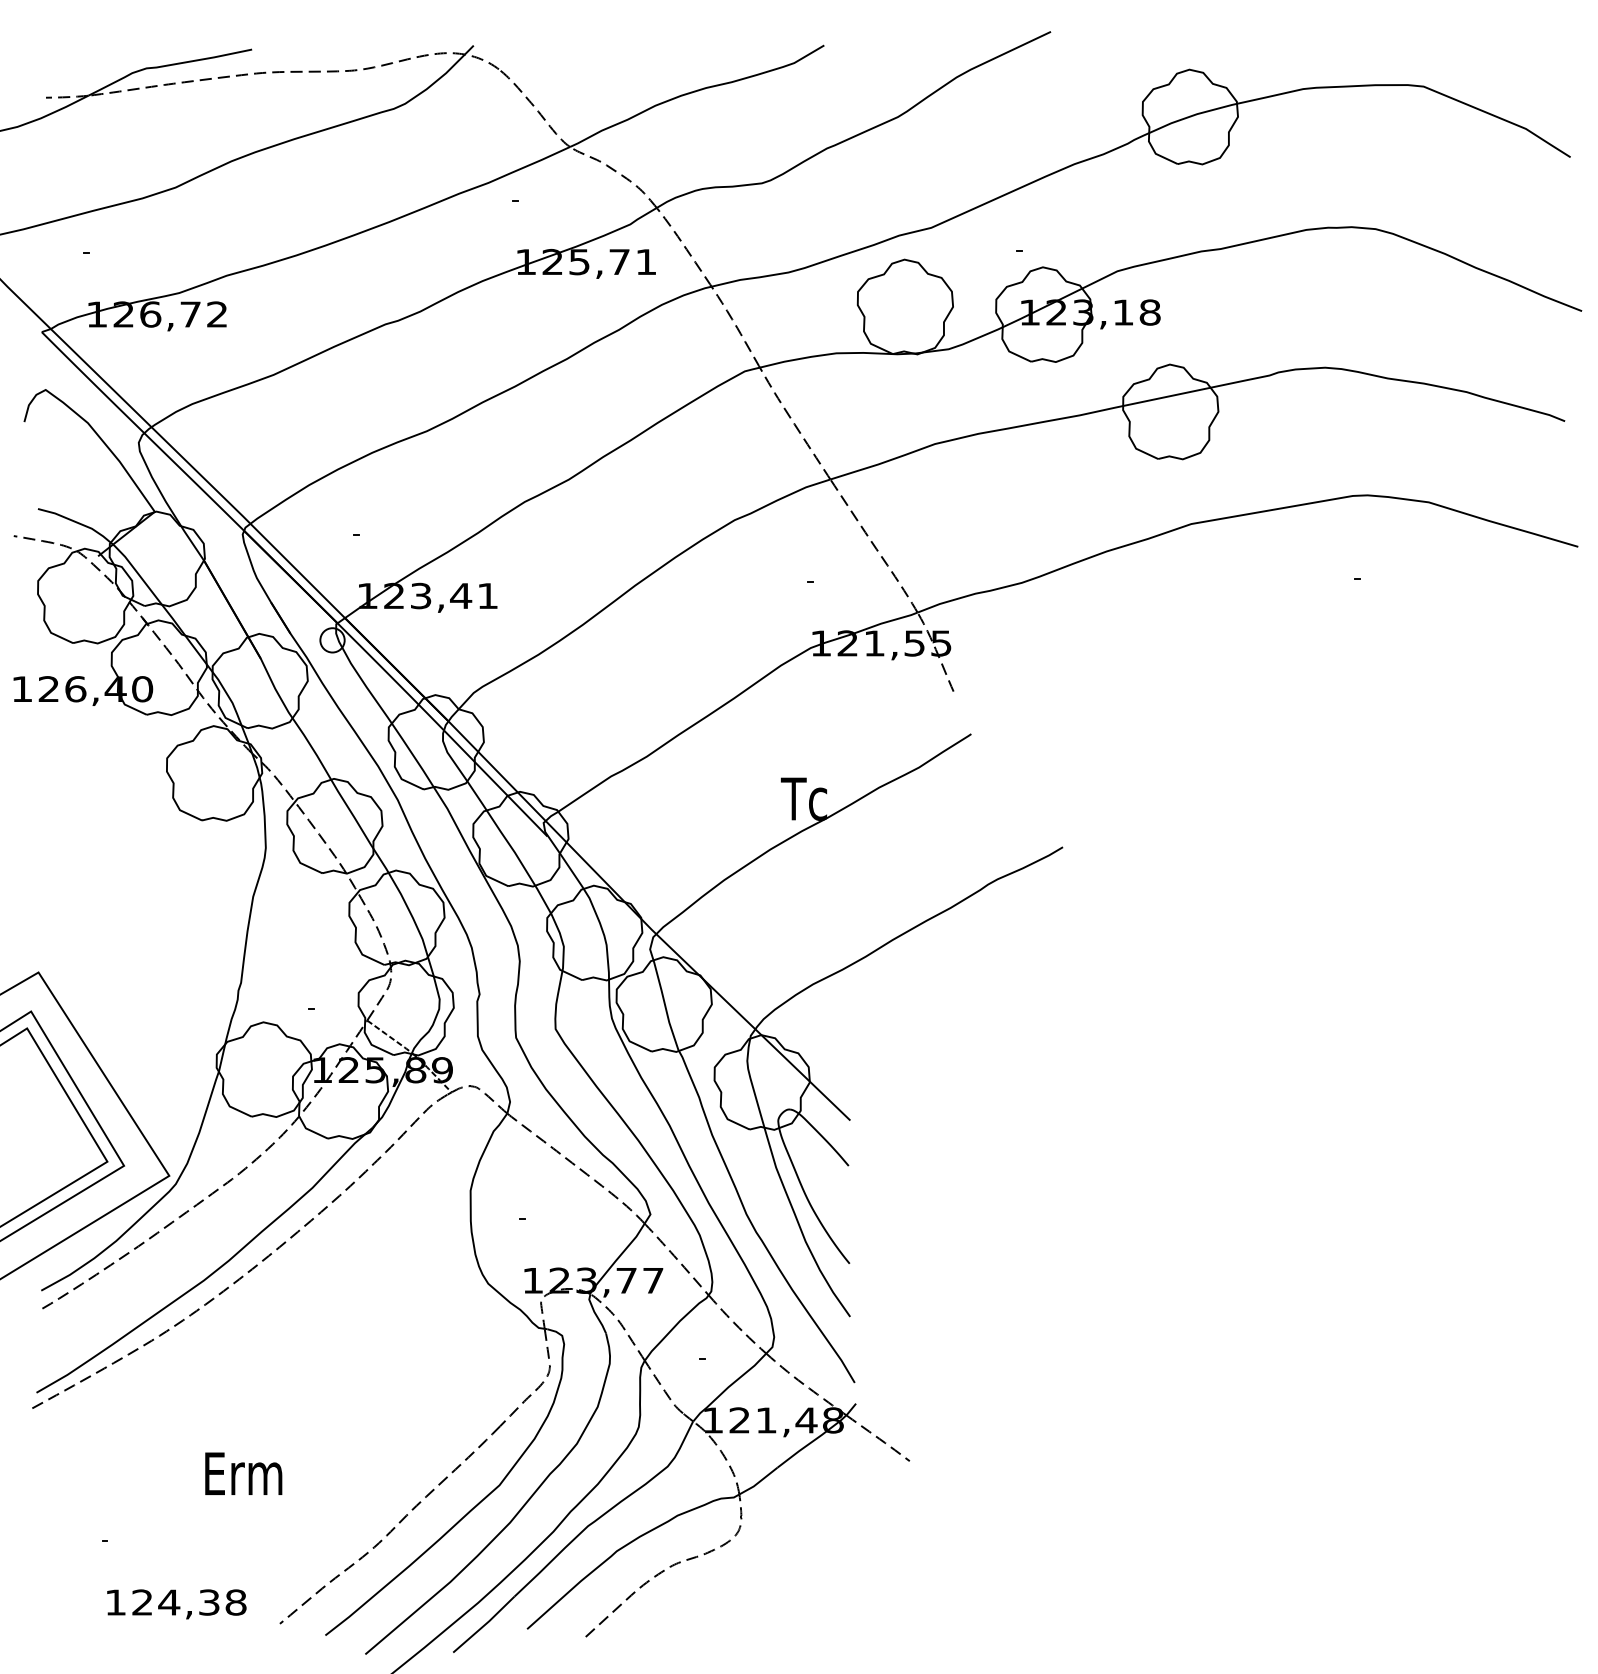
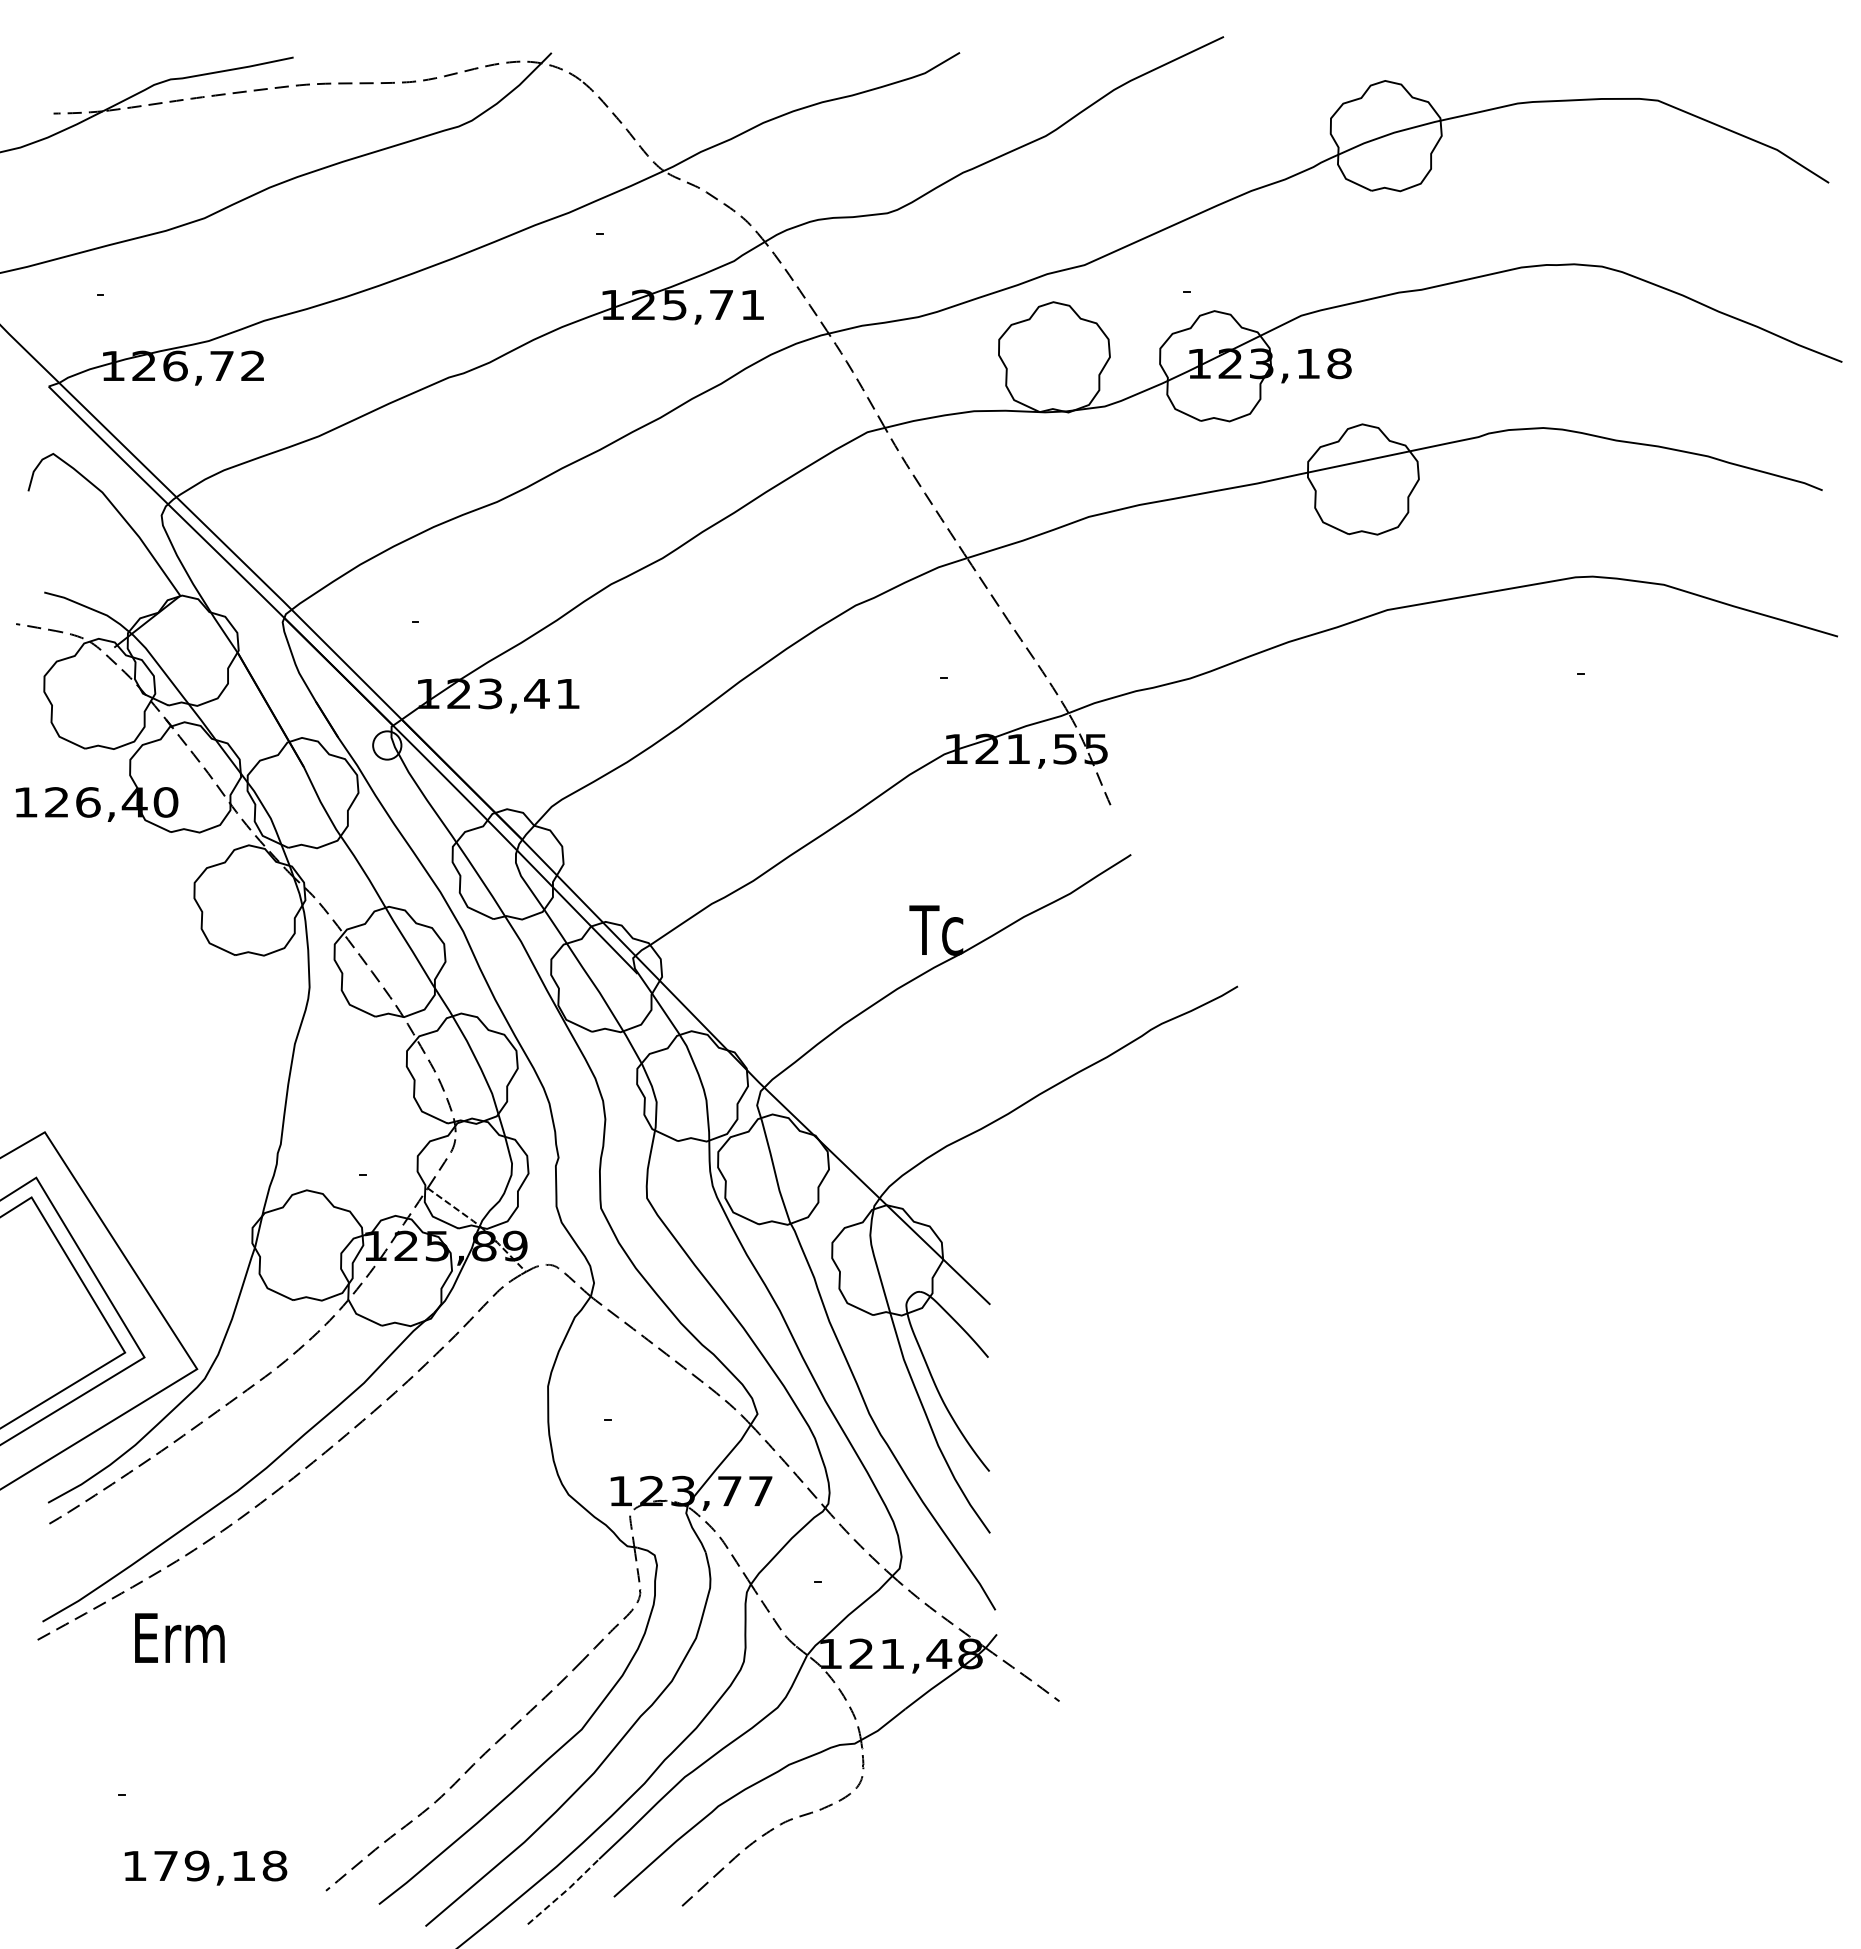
text: (243, 1473) -> (179, 1637), moved
text: (175, 1602) -> (204, 1865), 124,38 -> 179,18
line: (484, 1625) -> (564, 1892), solid -> dashed

